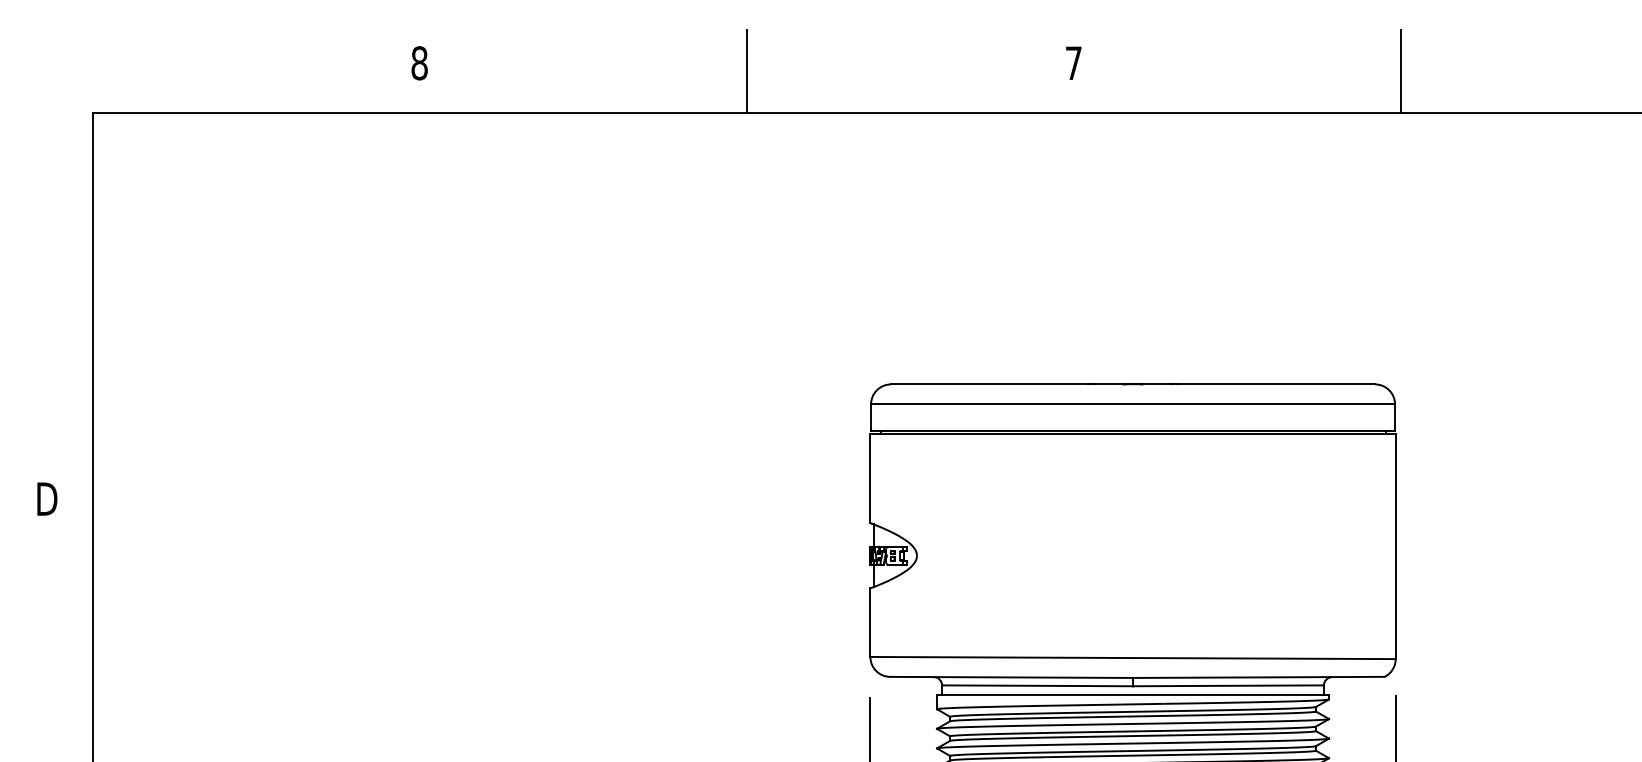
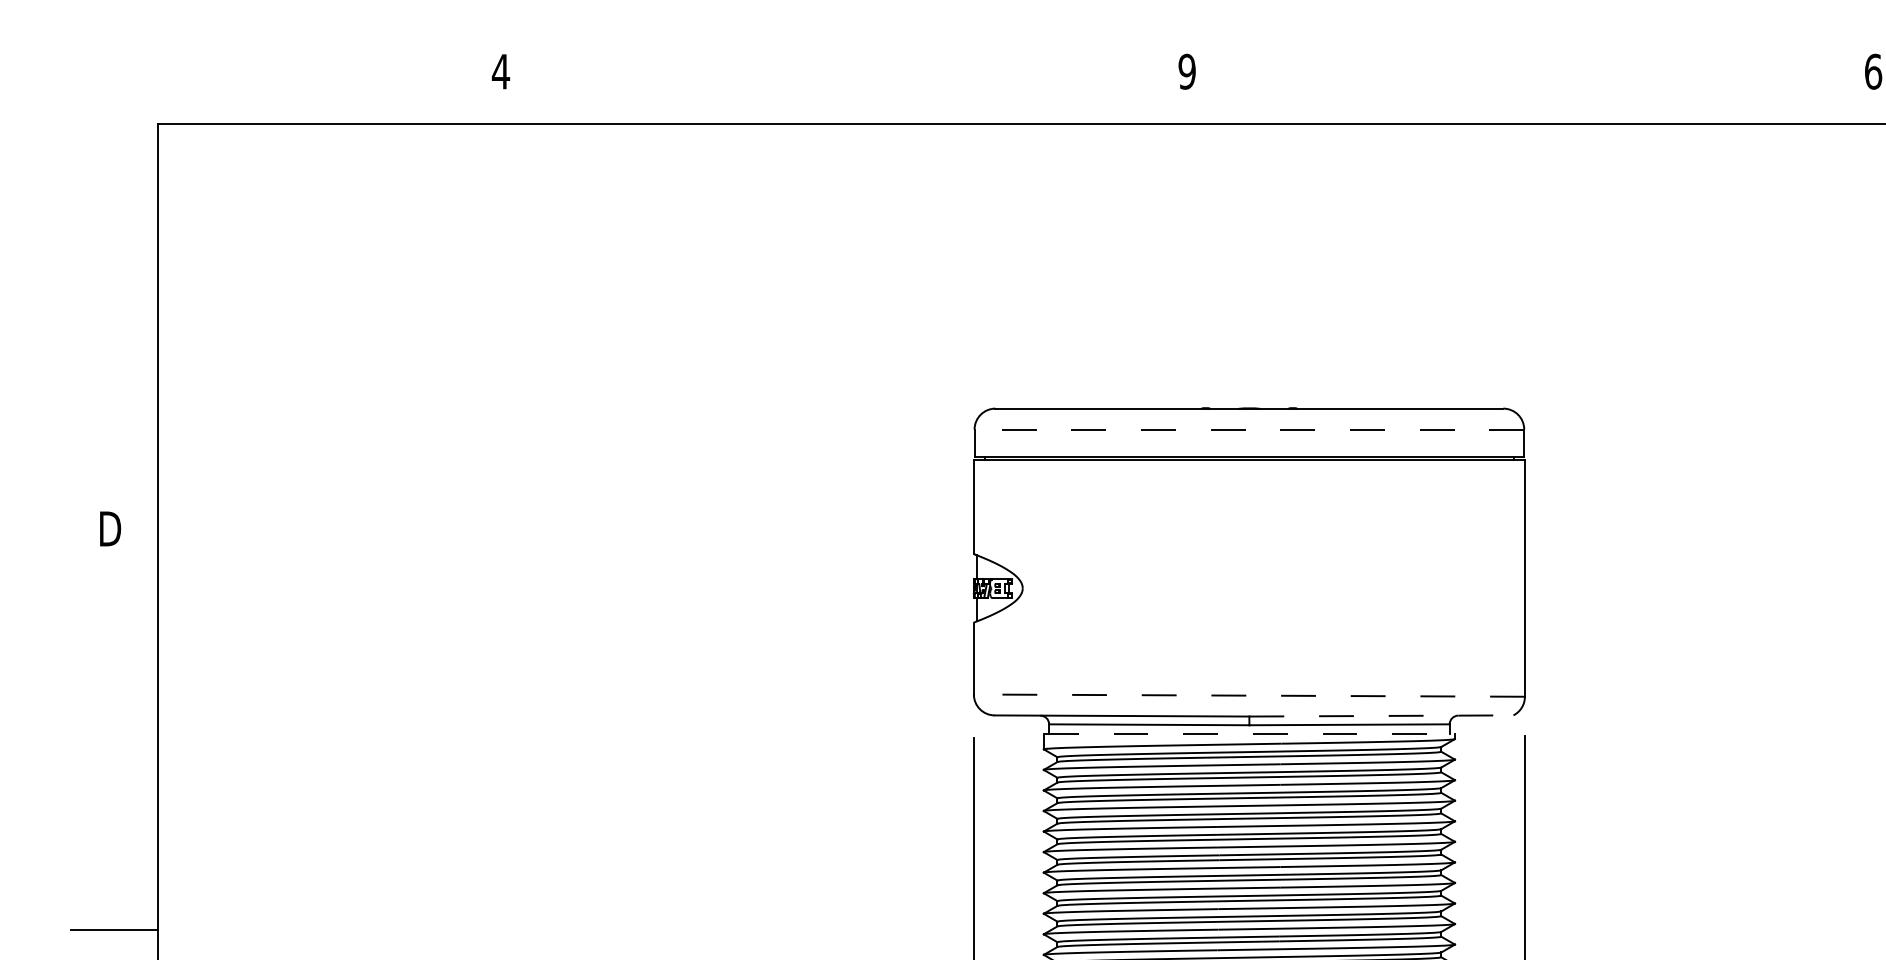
text: (419, 63) -> (500, 71), 8 -> 4
text: (1073, 63) -> (1186, 71), 7 -> 9
line: (747, 71) -> (844, 80), removed
line: (1401, 71) -> (1530, 80), removed
line: (1133, 404) -> (1249, 429), solid -> dashed
line: (1133, 657) -> (1249, 695), solid -> dashed
line: (1258, 676) -> (1381, 715), solid -> dashed
line: (1133, 694) -> (1249, 733), solid -> dashed

